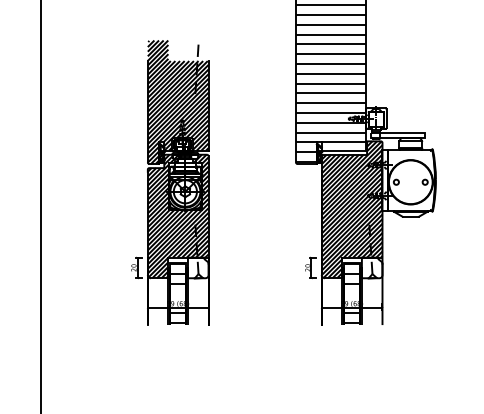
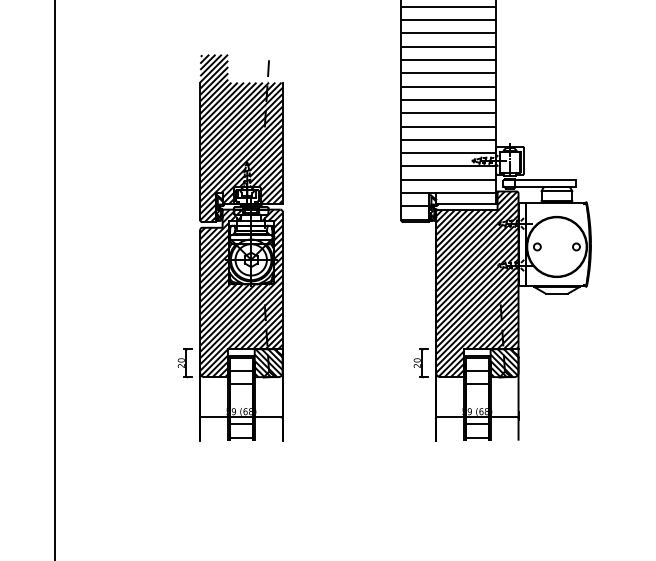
hatch: (197, 267) -> (267, 362), added
hatch: (371, 267) -> (503, 362), added

